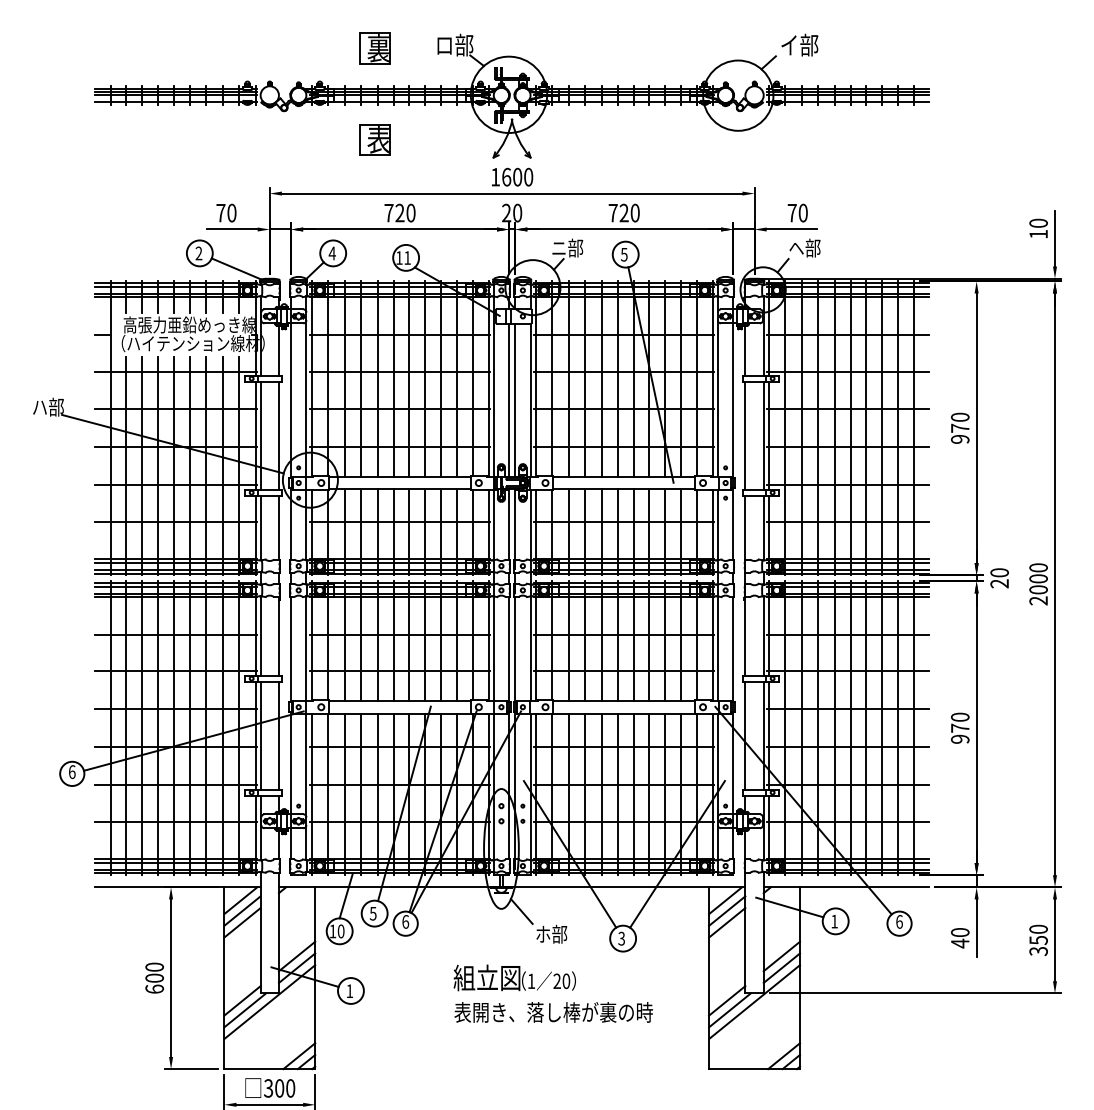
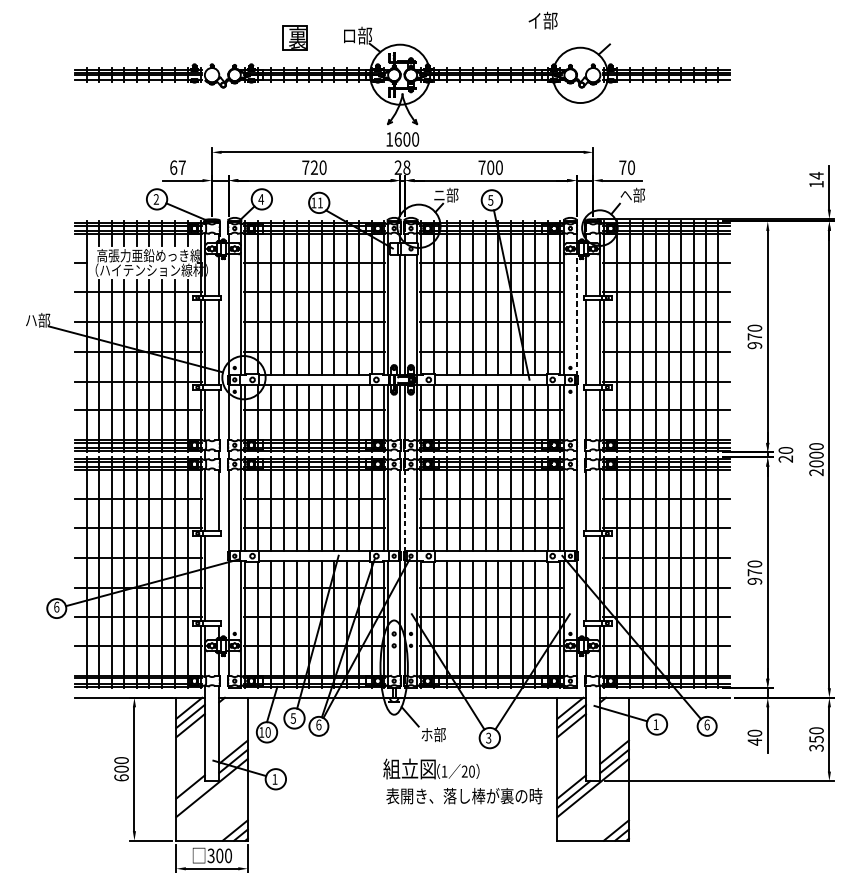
text: (799, 44) -> (542, 20), moved
part: (374, 139) -> (294, 109), removed
text: (226, 212) -> (178, 167), 70 -> 67
text: (517, 213) -> (406, 168), 20 -> 28
text: (623, 213) -> (490, 168), 720 -> 700
text: (1038, 223) -> (816, 175), 10 -> 14
line: (733, 400) -> (576, 315), solid -> dashed
line: (515, 649) -> (405, 510), solid -> dashed
line: (278, 735) -> (218, 578), removed
text: (514, 977) -> (431, 768), moved
line: (245, 1010) -> (192, 794), removed
text: (553, 1012) -> (464, 796), moved

